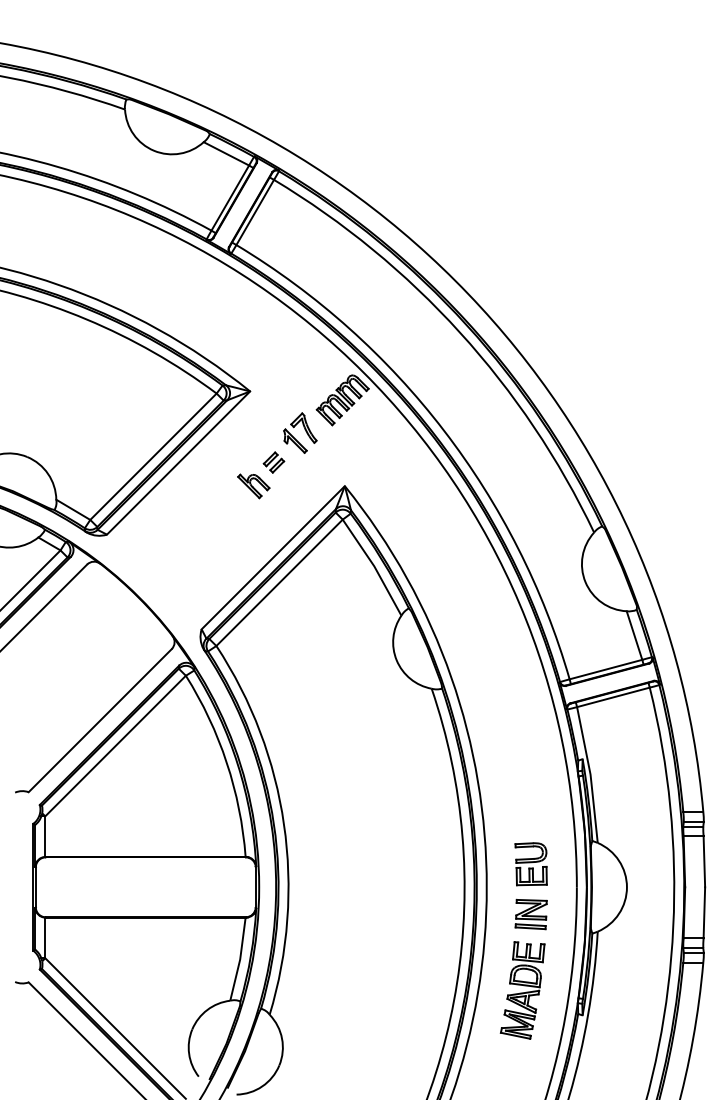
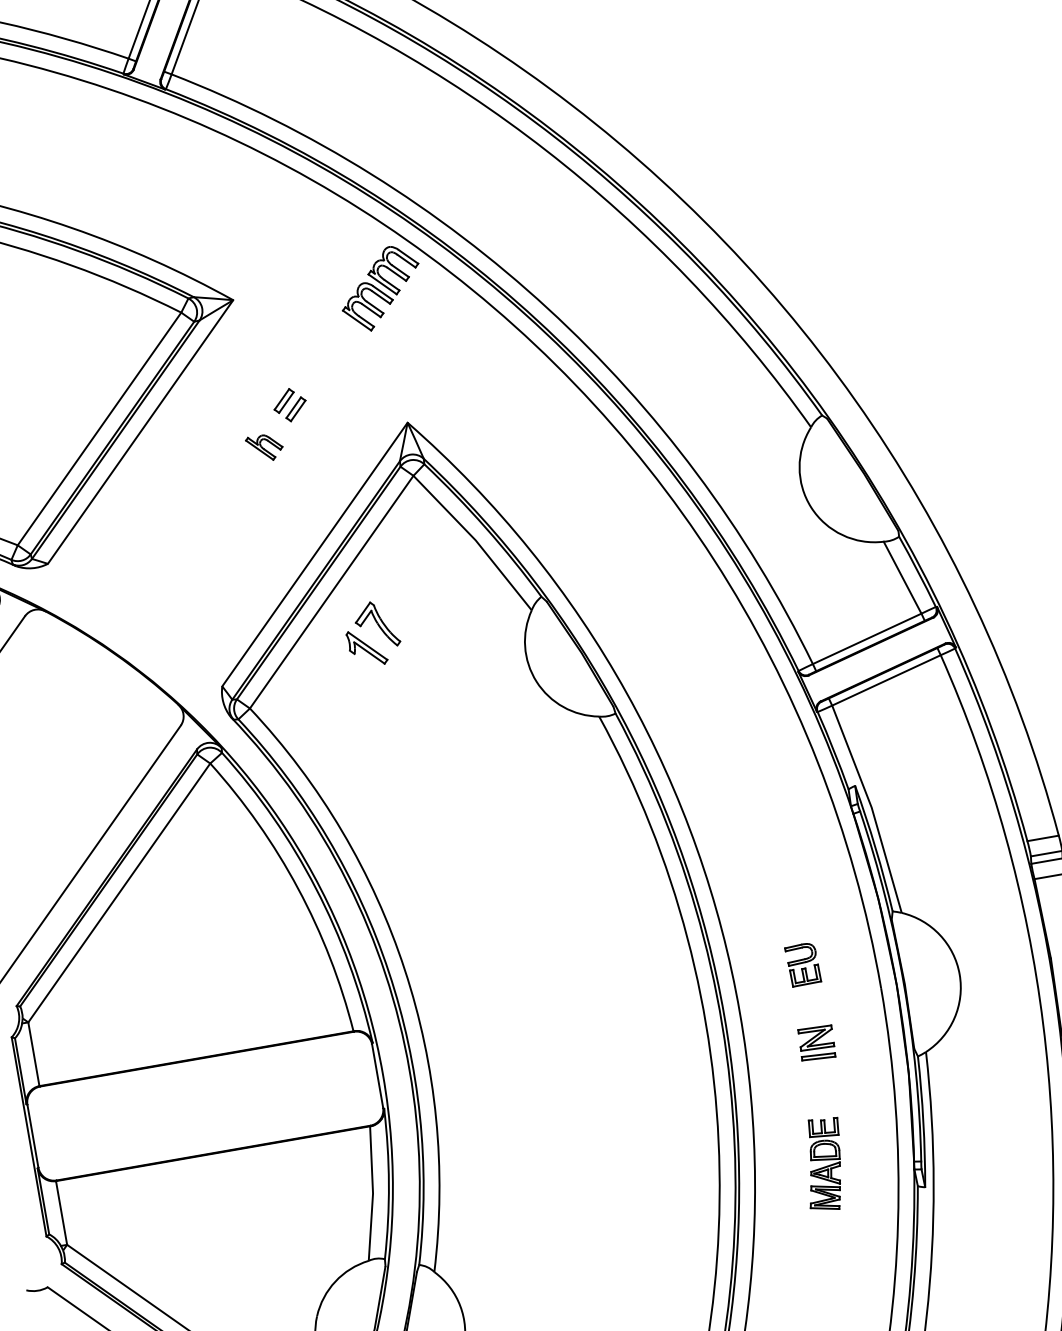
part: (300, 432) -> (372, 632), moved
part: (253, 486) -> (264, 448), size x0.7
part: (530, 864) -> (802, 965), size x0.6
part: (530, 914) -> (815, 1043), size x0.7
part: (522, 990) -> (824, 1164), size x0.6

